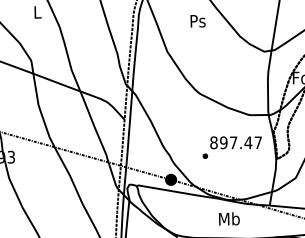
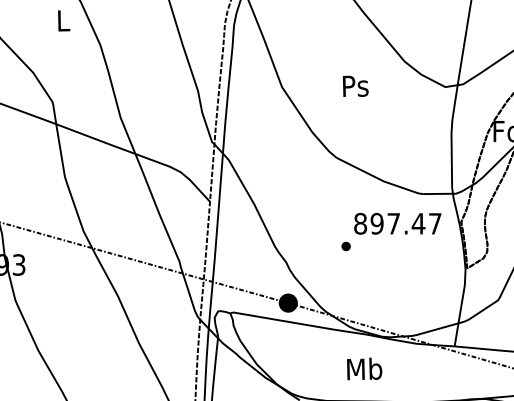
text: (197, 21) -> (354, 86), moved
text: (231, 147) -> (390, 231), moved
text: (229, 218) -> (364, 368), moved

